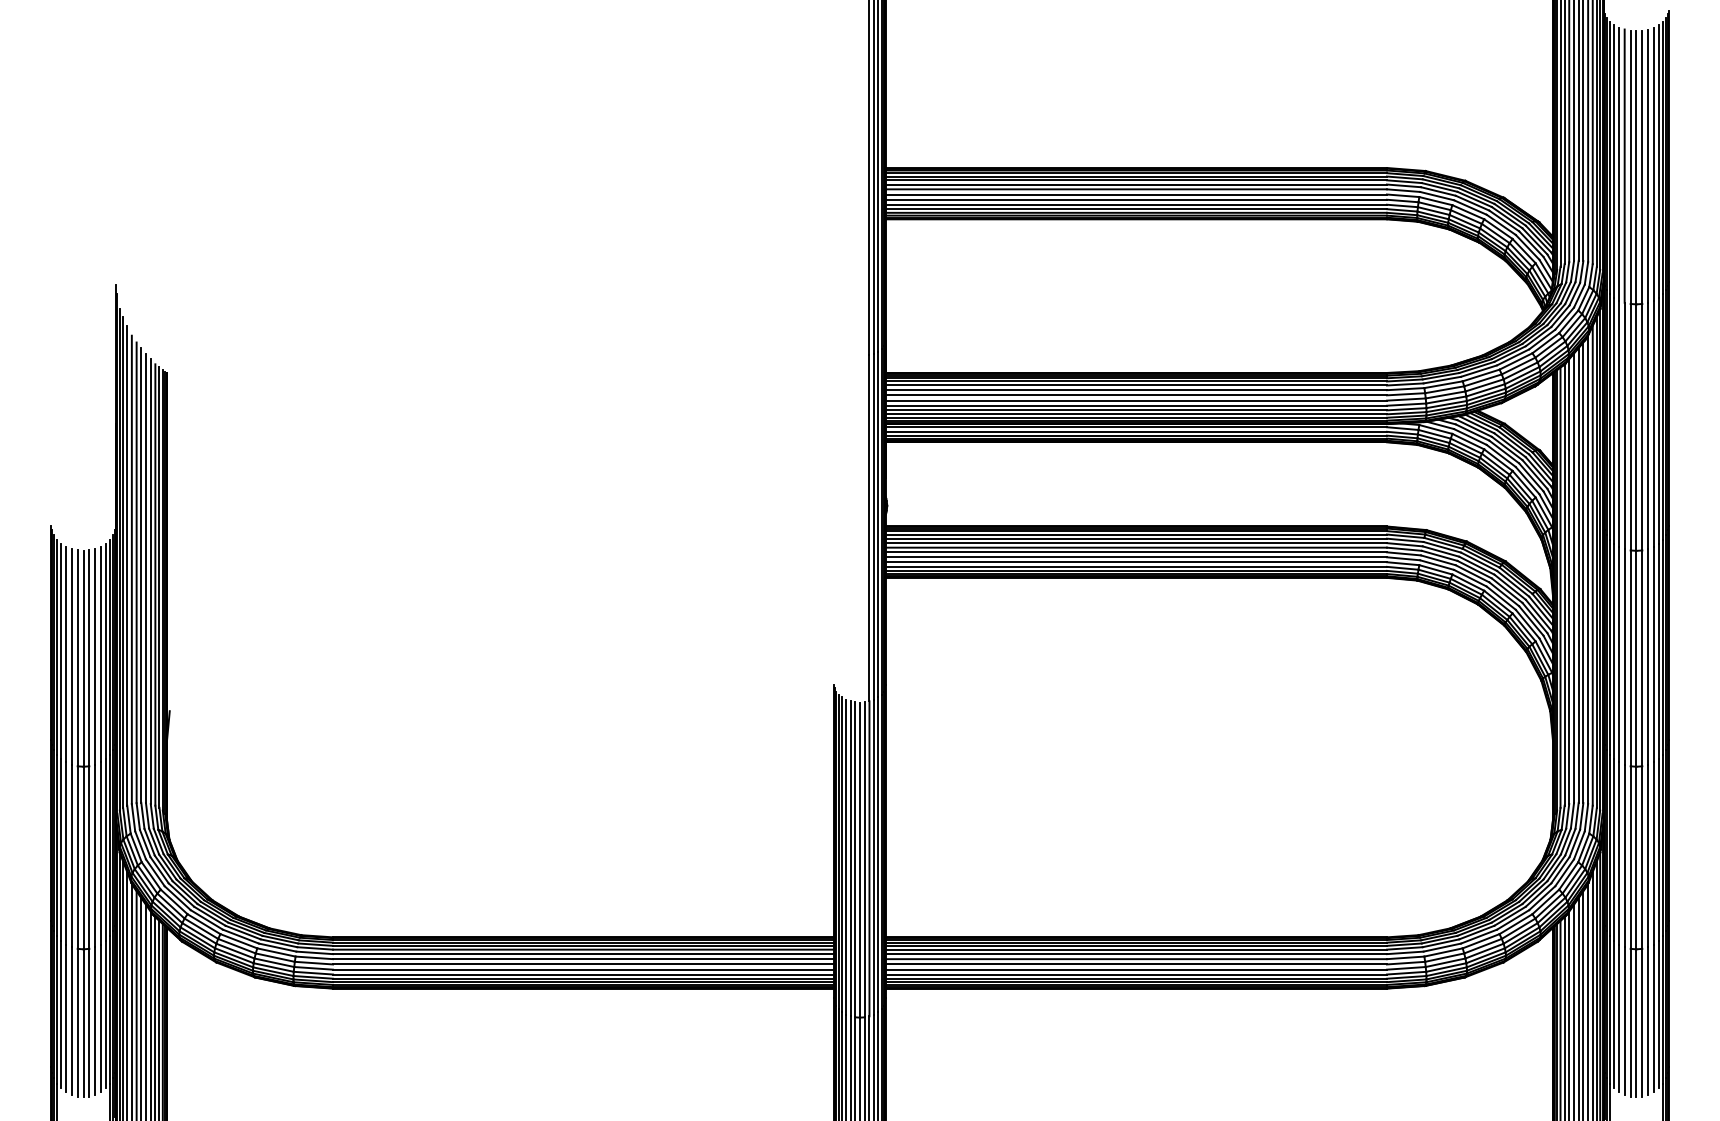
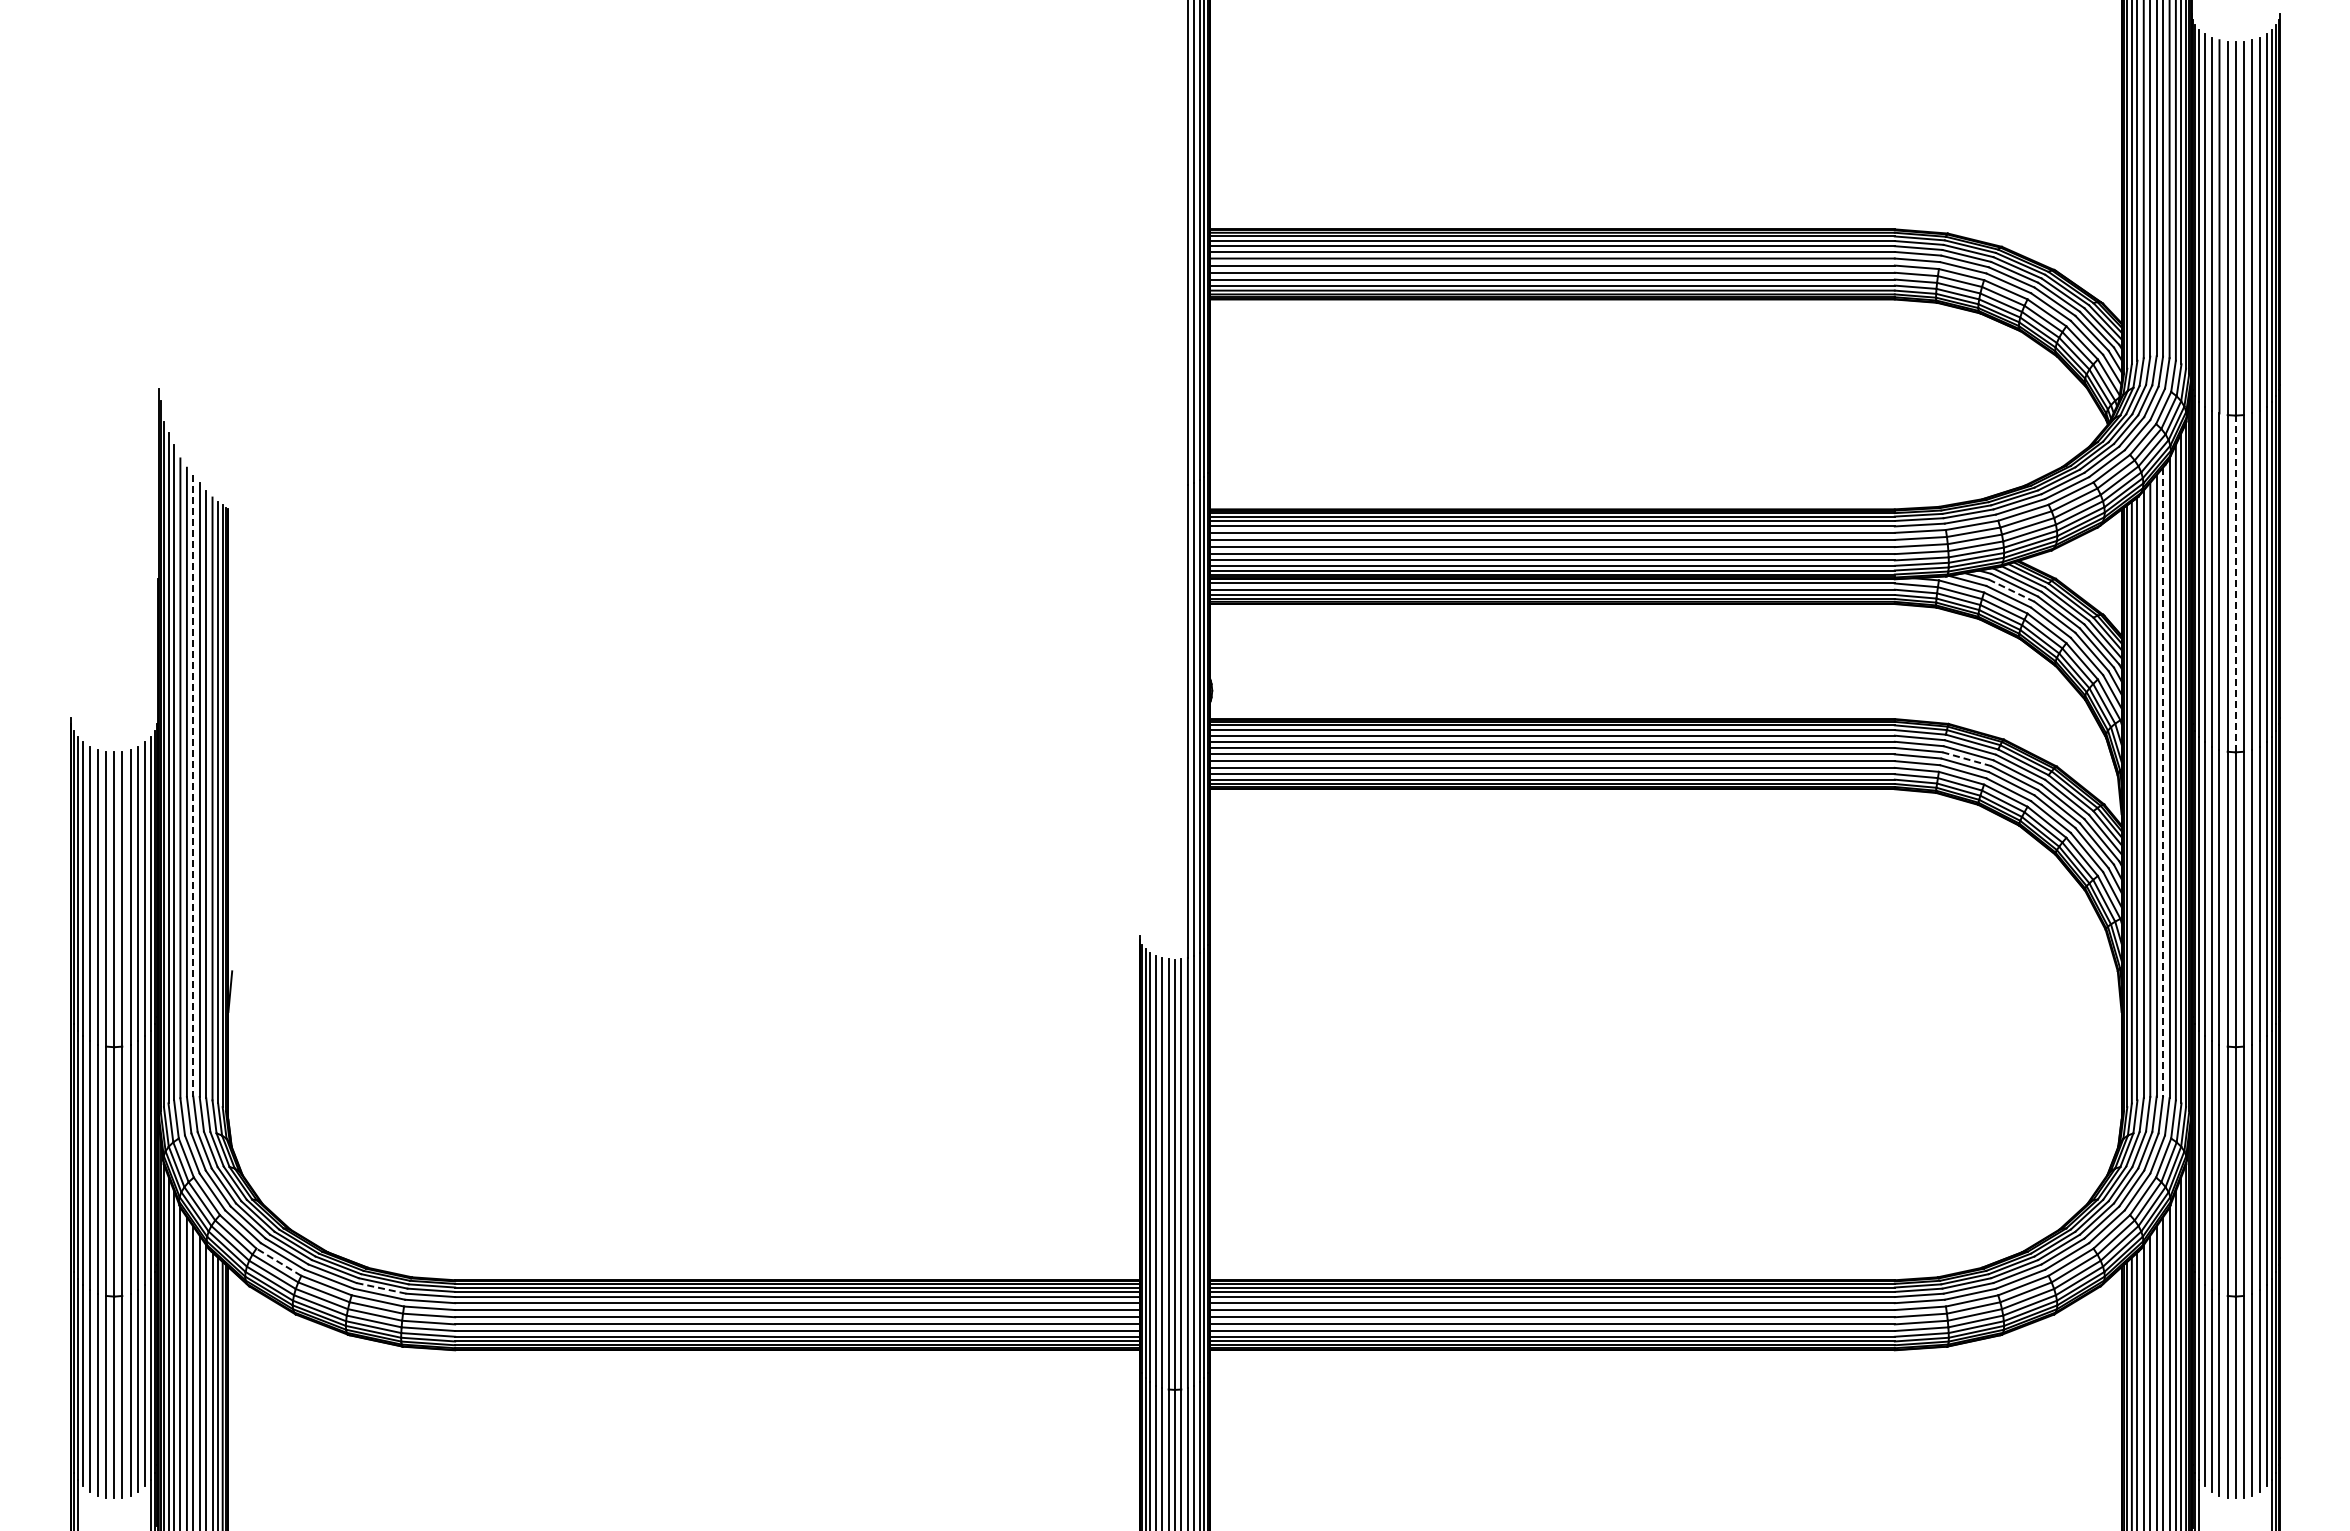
line: (1636, 427) -> (2235, 583), solid -> dashed
line: (1472, 432) -> (2011, 590), solid -> dashed
line: (1440, 556) -> (1967, 759), solid -> dashed
line: (1583, 572) -> (2163, 782), solid -> dashed
line: (141, 575) -> (193, 785), solid -> dashed
line: (203, 923) -> (278, 1261), solid -> dashed
line: (279, 943) -> (381, 1288), solid -> dashed

